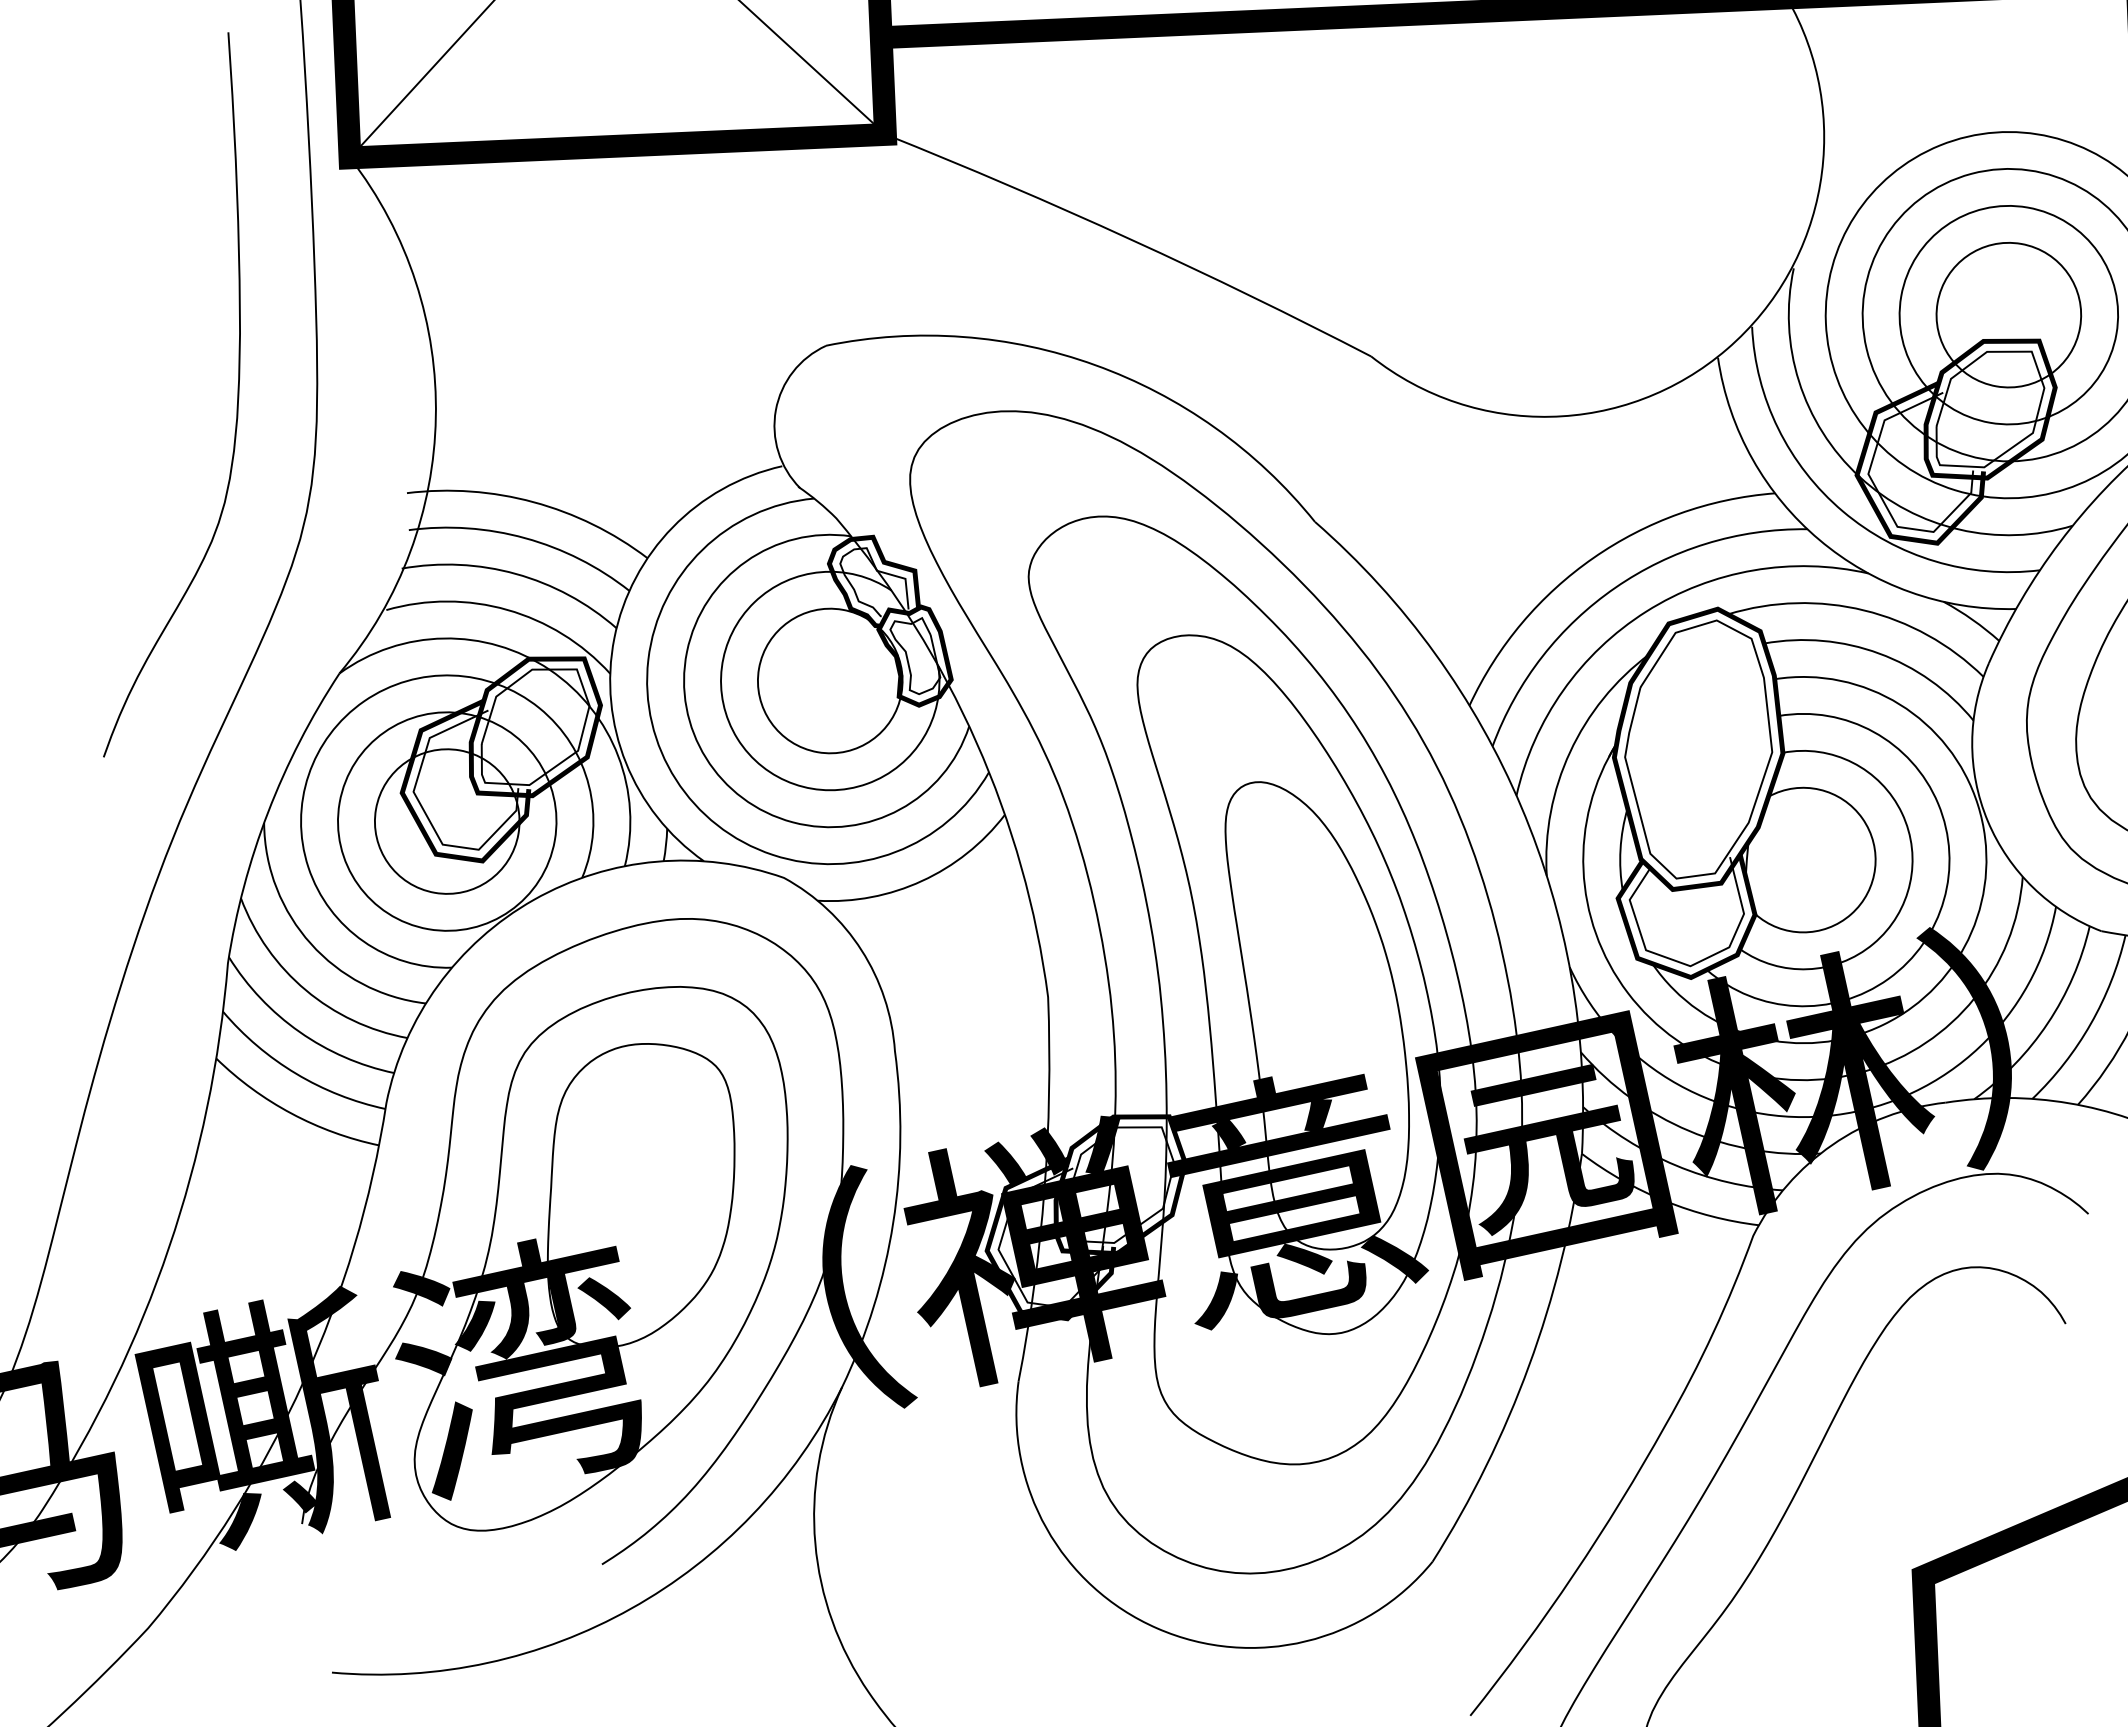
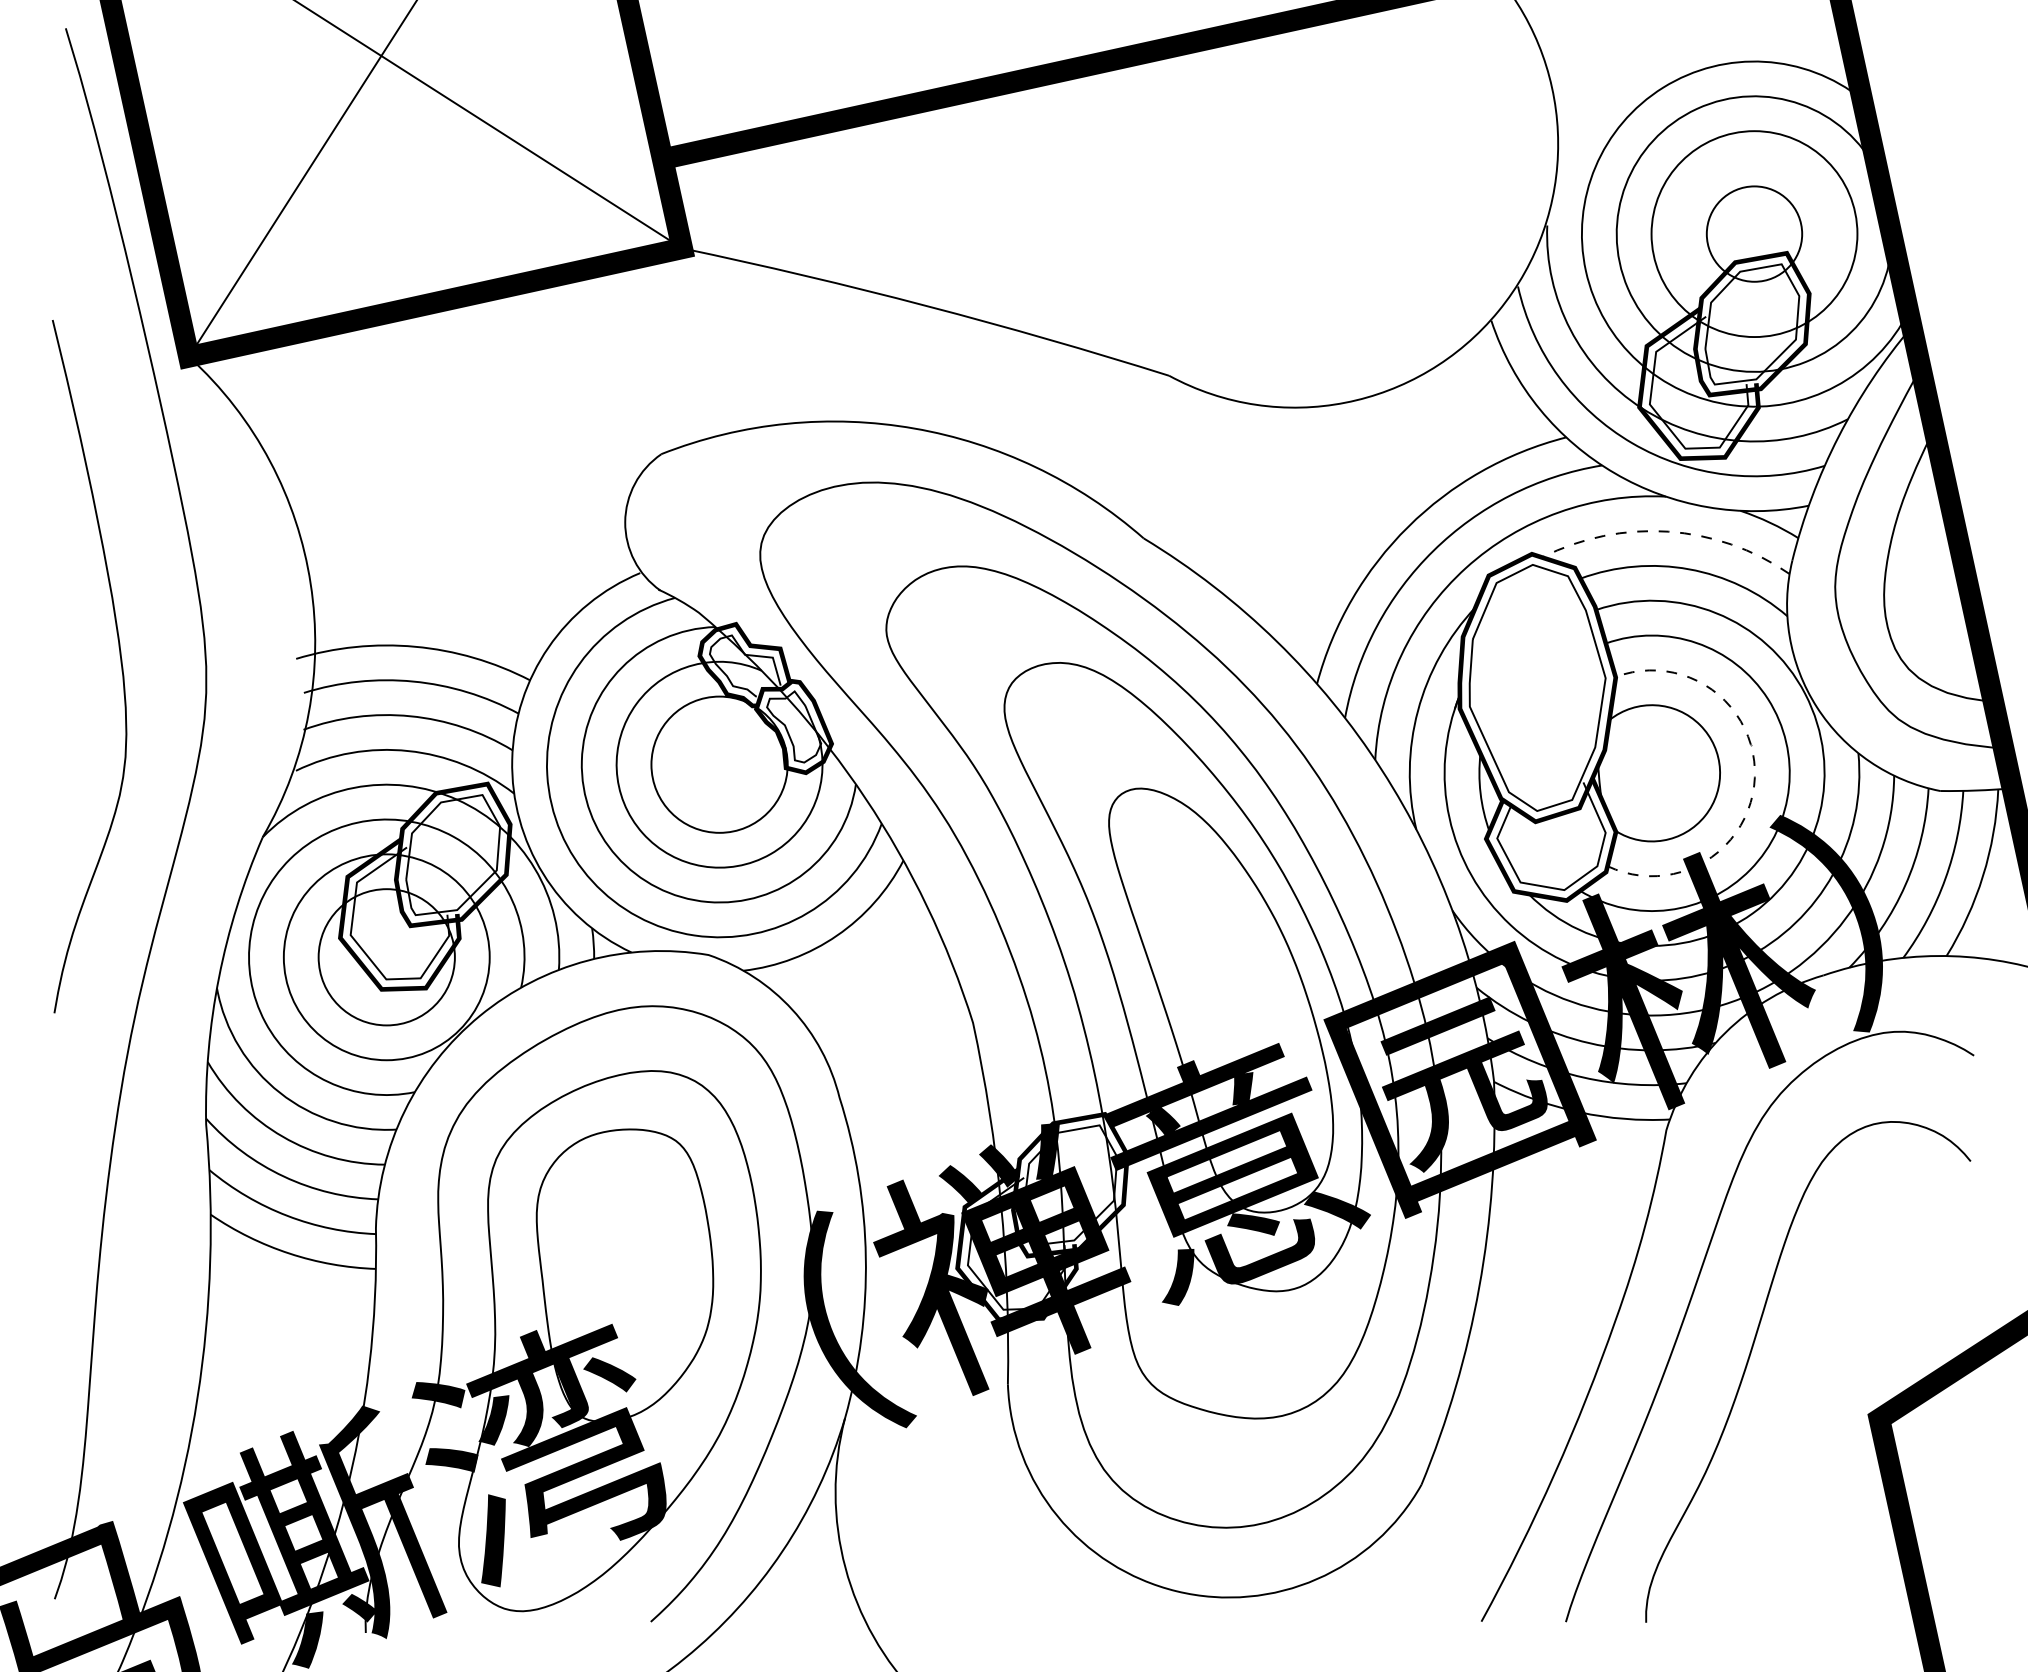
circle: (2008, 314) -> (1754, 233), size x0.7
curve: (236, 403) -> (120, 663), moved
arc: (1864, 610) -> (1668, 531), solid -> dashed
arc: (1909, 883) -> (1754, 777), solid -> dashed

